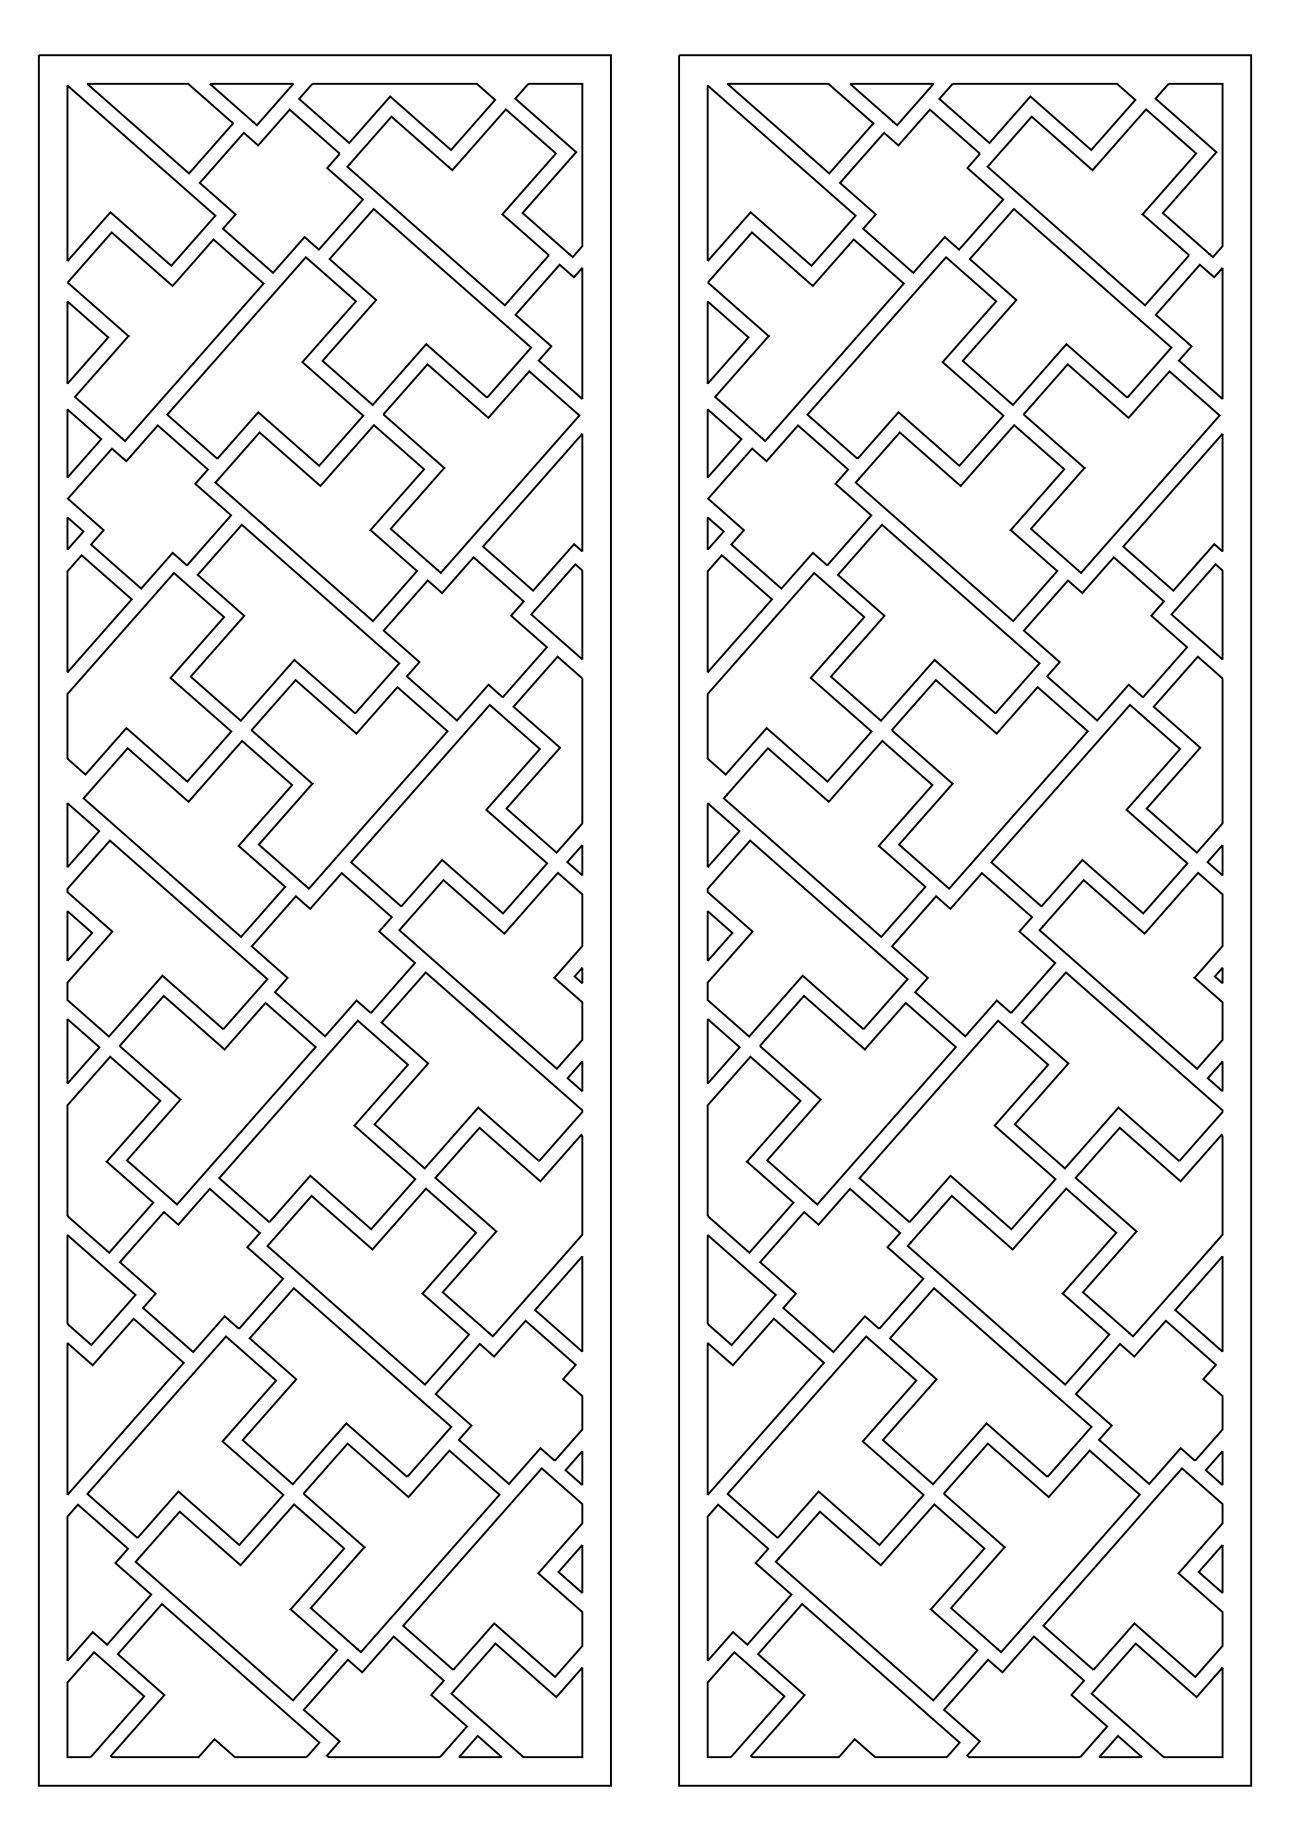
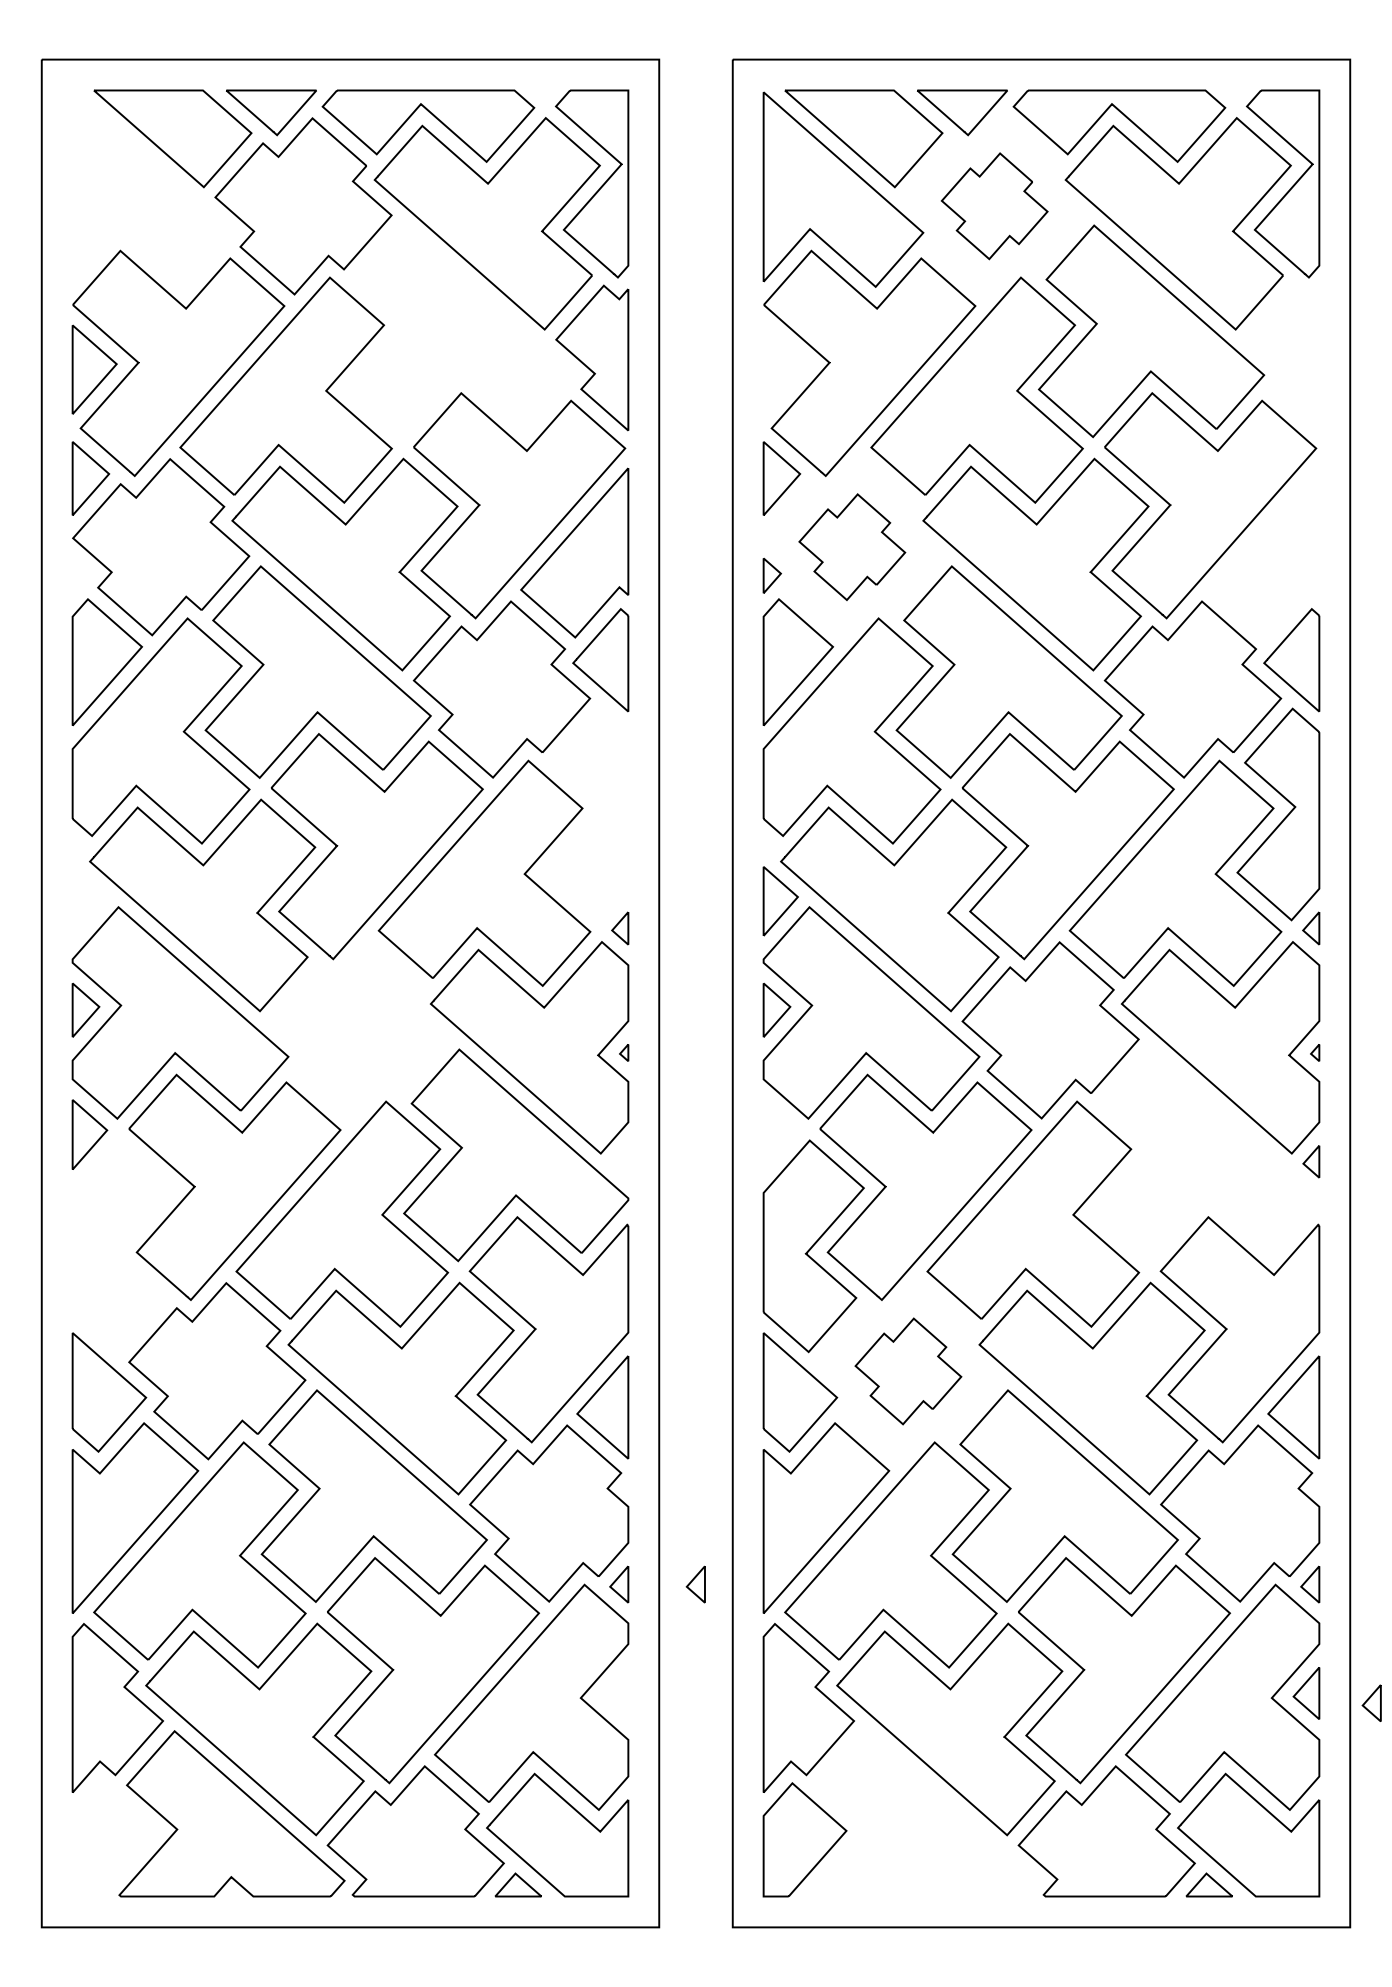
part: (141, 175) -> (152, 189), removed
part: (921, 190) -> (994, 205), size x0.6
part: (426, 306) -> (460, 330), removed
part: (1188, 331) -> (1282, 357), removed
part: (727, 342) -> (785, 369), removed
part: (789, 506) -> (851, 546), size x0.6
part: (1172, 512) -> (1265, 553), removed
part: (75, 533) -> (81, 575), removed
part: (549, 758) -> (592, 818), removed
part: (83, 834) -> (89, 900), removed
part: (332, 954) -> (358, 1030), removed
part: (723, 1050) -> (780, 1133), removed
part: (1118, 1070) -> (1207, 1155), removed
part: (574, 1076) -> (619, 1161), removed
part: (113, 1154) -> (122, 1246), removed
part: (841, 1270) -> (908, 1371), size x0.6
part: (644, 1467) -> (695, 1583), added
part: (570, 1568) -> (615, 1692), removed
part: (1270, 1577) -> (1371, 1702), added
part: (855, 1680) -> (923, 1813), removed
part: (105, 1704) -> (113, 1839), removed

